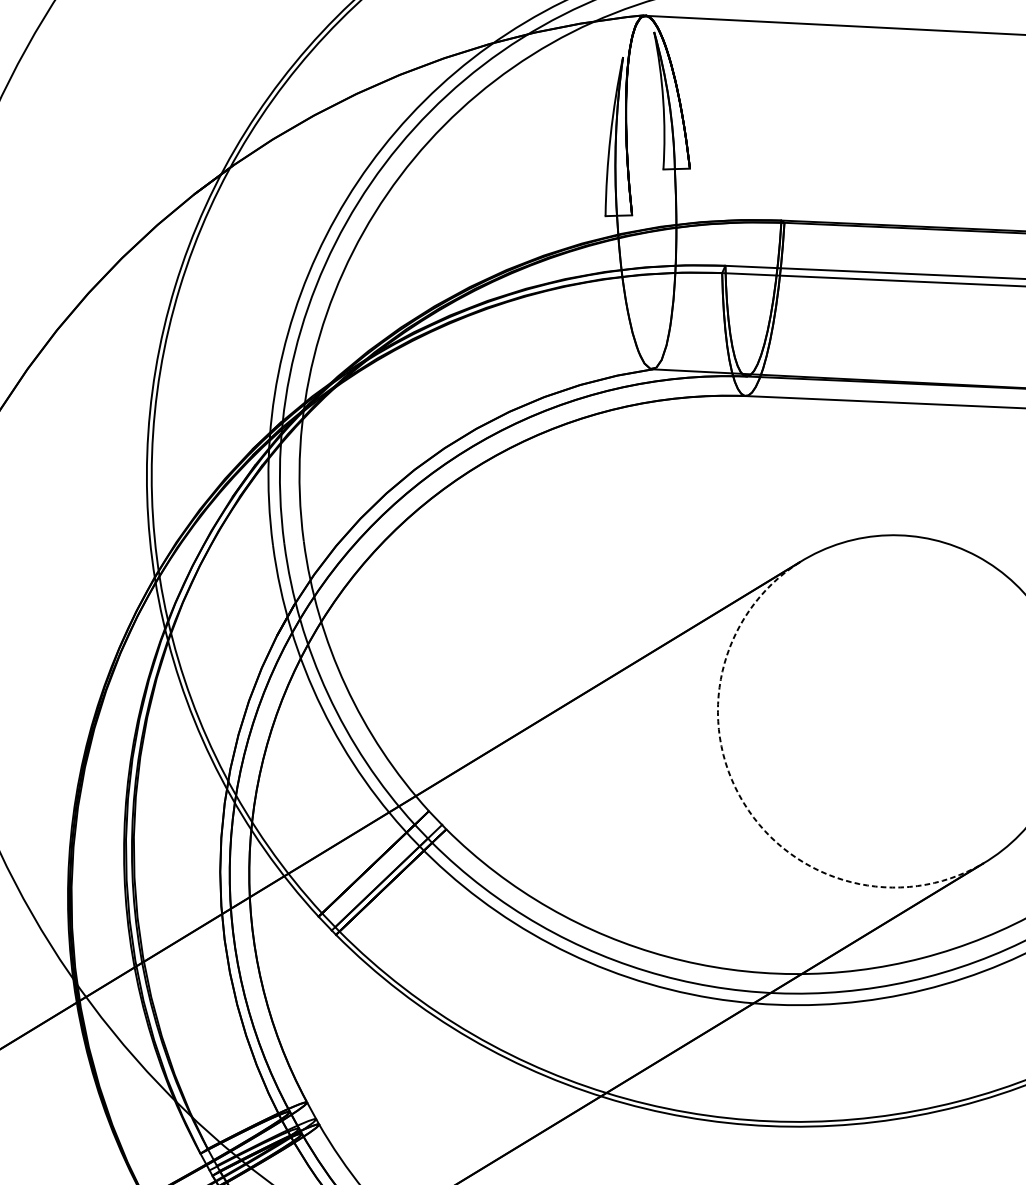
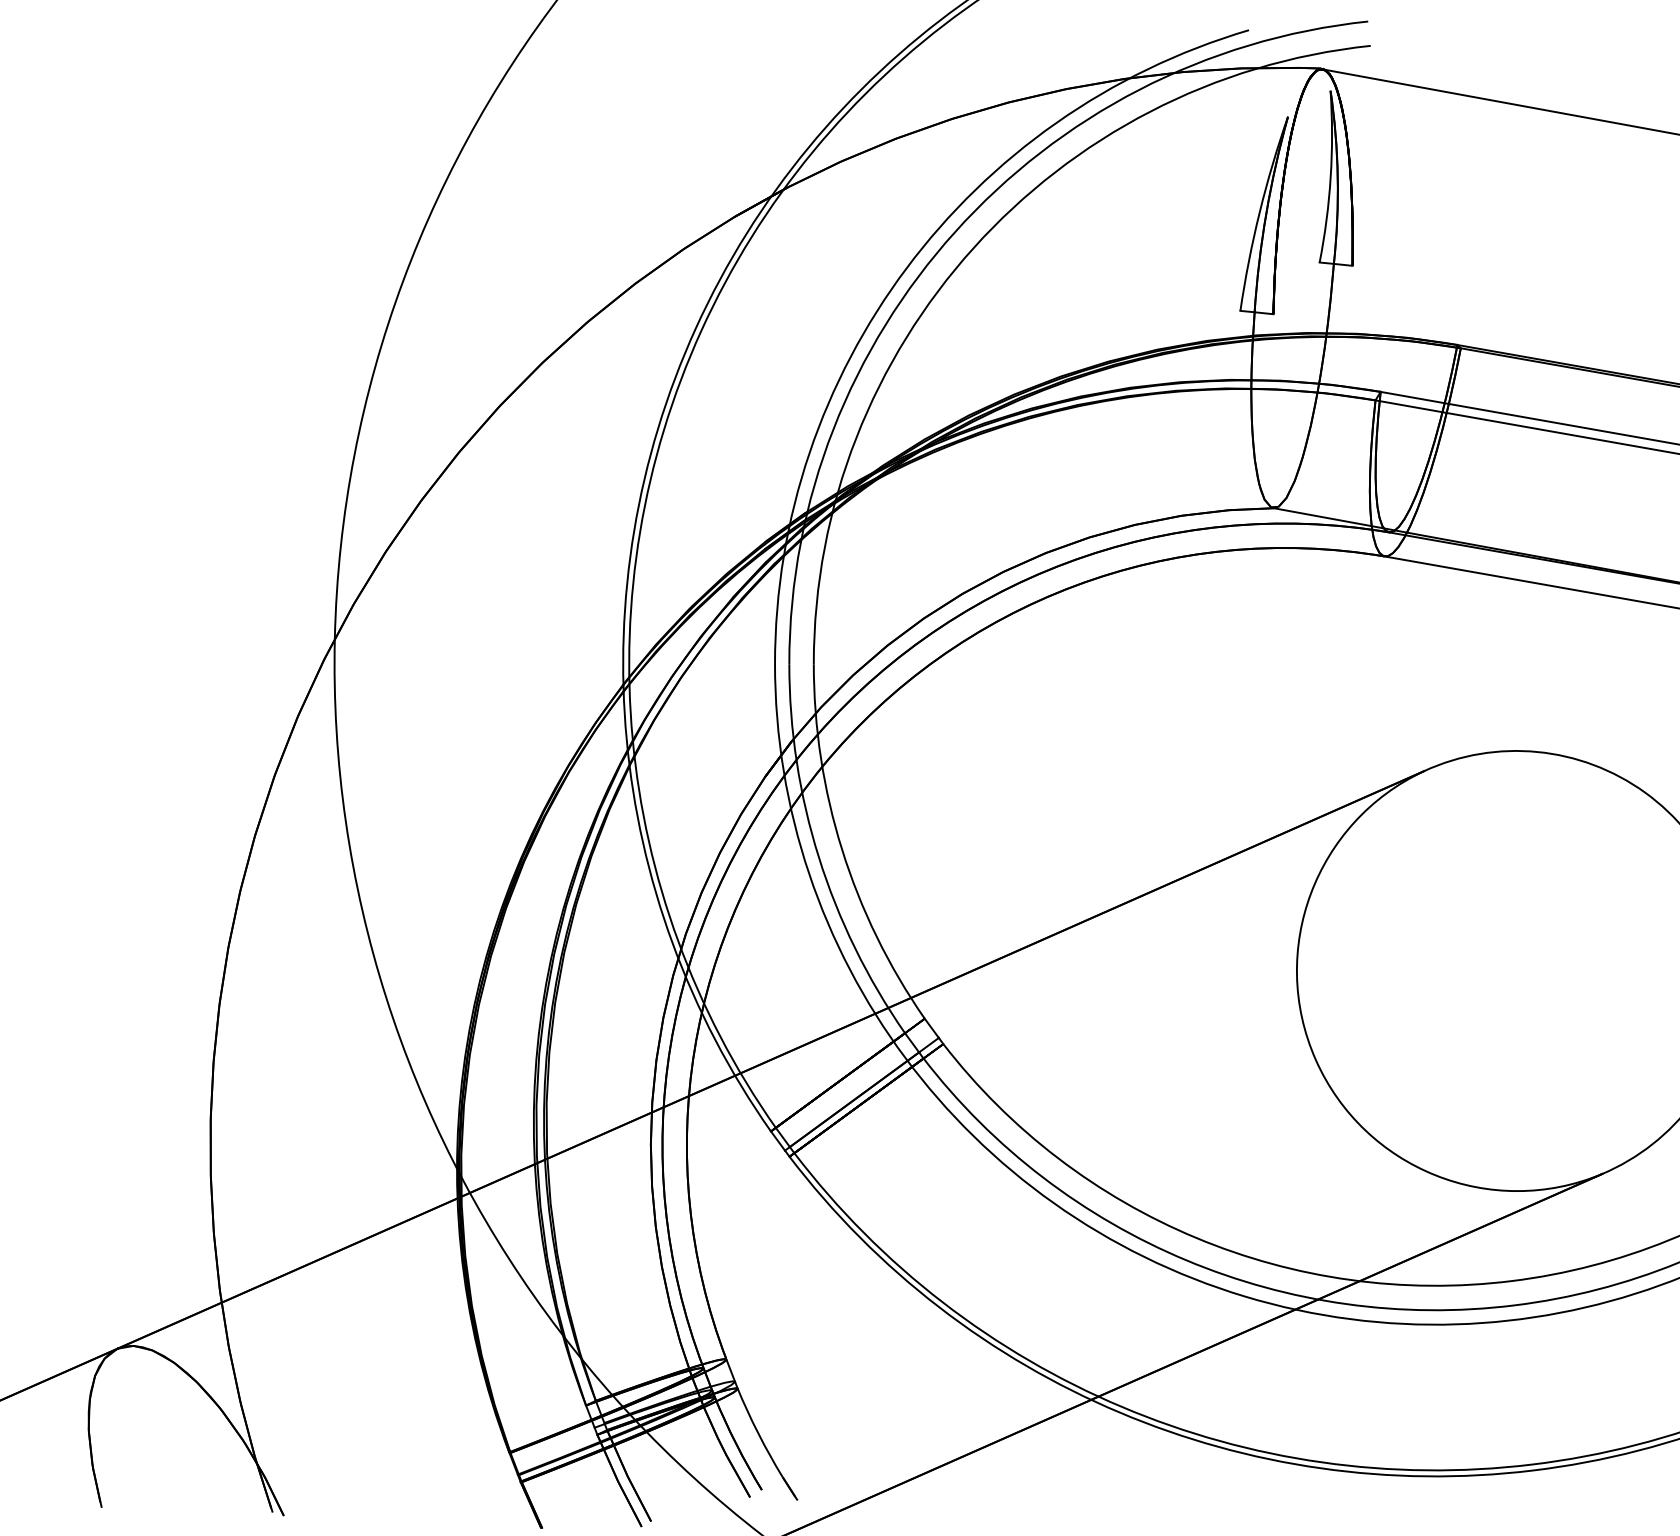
arc: (743, 802) -> (1315, 1059), dashed -> solid

